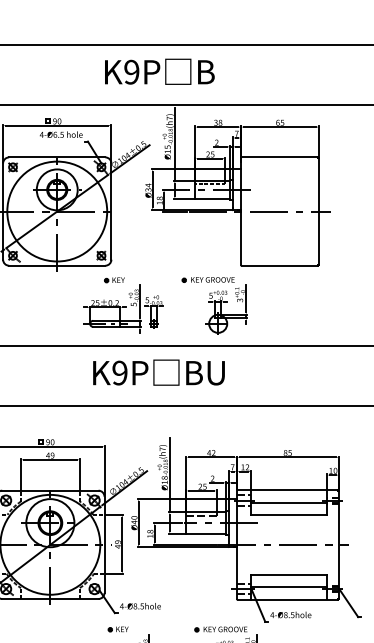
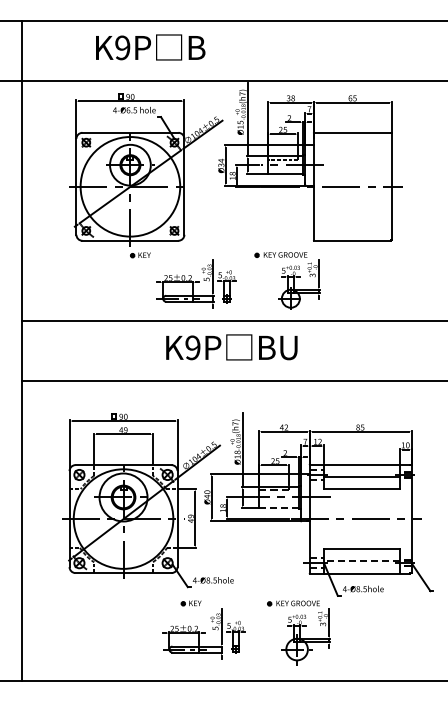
text: (159, 71) -> (150, 47), moved
part: (114, 280) -> (140, 255), moved
line: (206, 534) -> (279, 508), solid -> dashed
line: (289, 587) -> (361, 561), solid -> dashed

